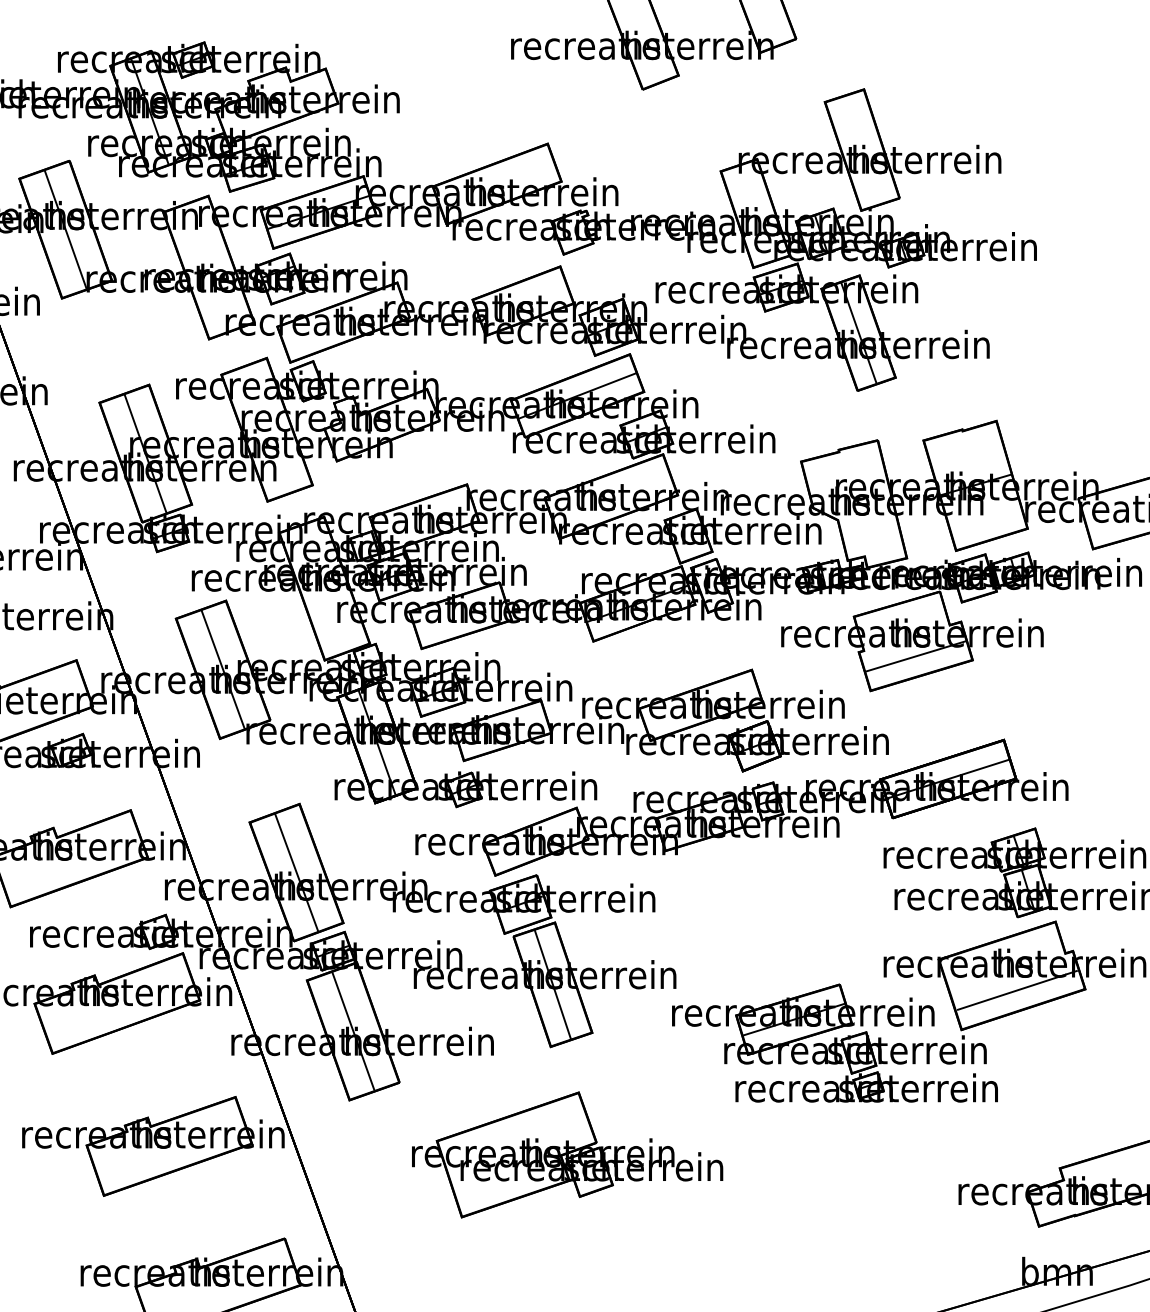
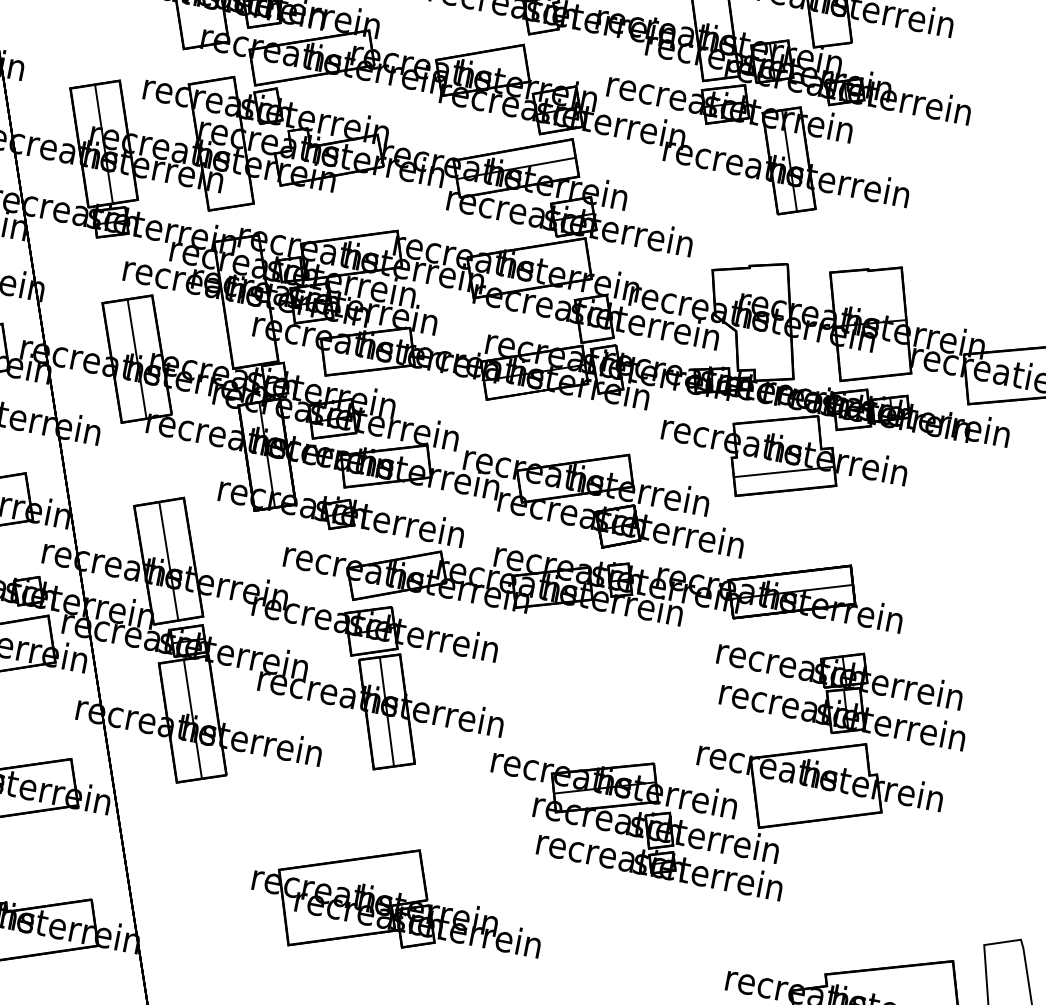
line: (1016, 989) -> (817, 800), removed
part: (567, 1154) -> (398, 905), moved

